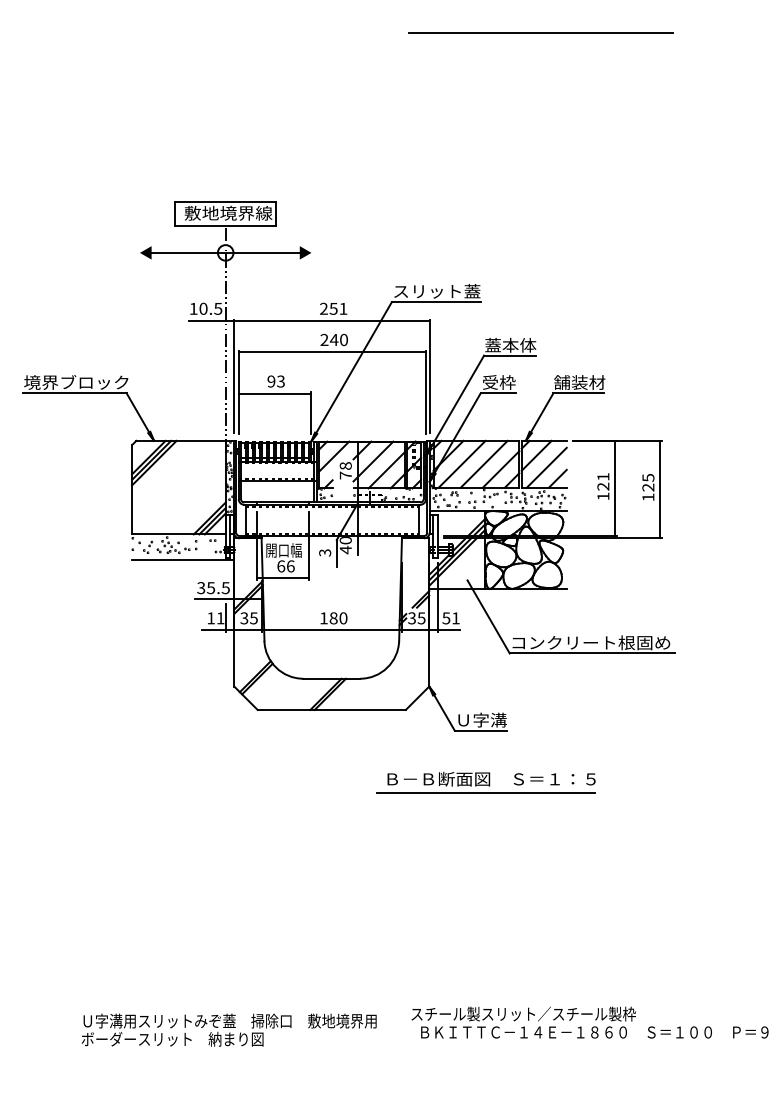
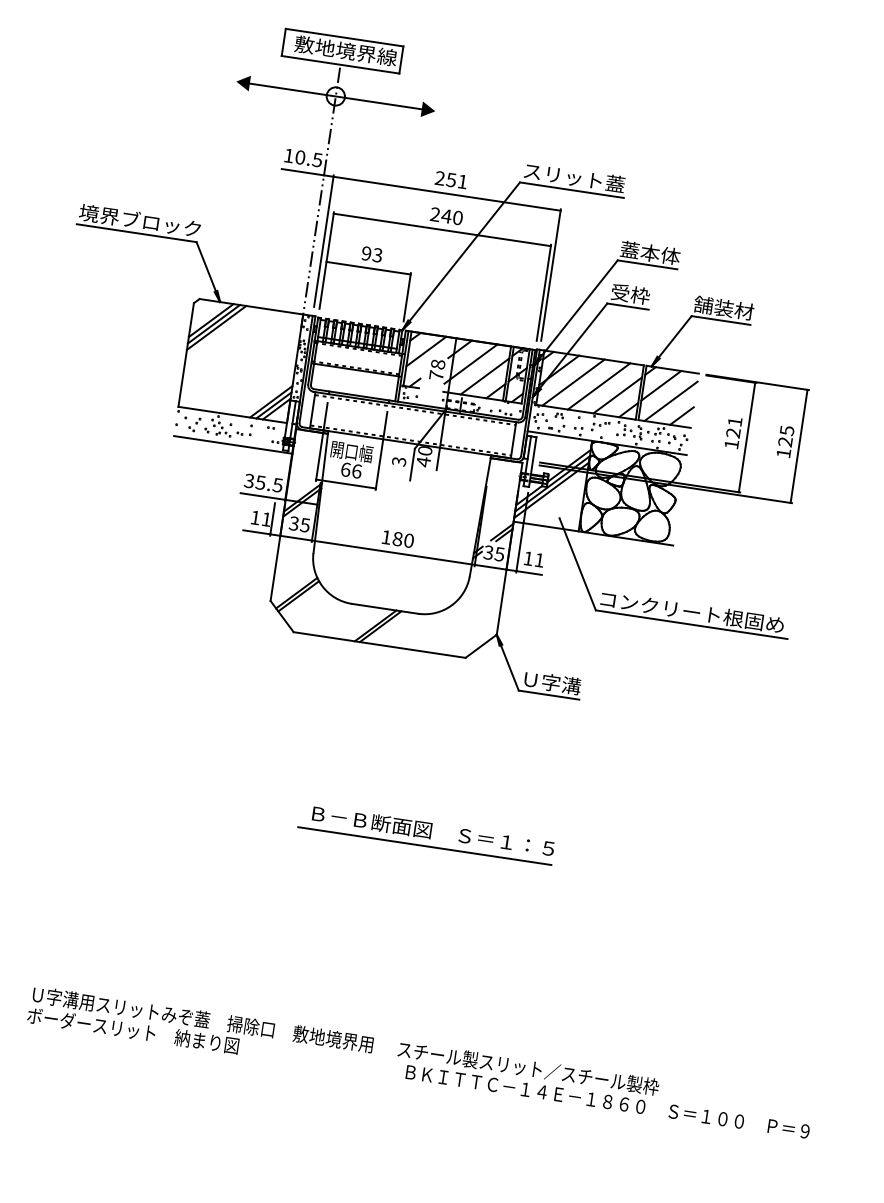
text: (446, 618) -> (528, 558), 51 -> 11
part: (485, 782) -> (425, 834), moved
text: (589, 1022) -> (603, 1089), moved
text: (228, 1029) -> (199, 1029), moved

